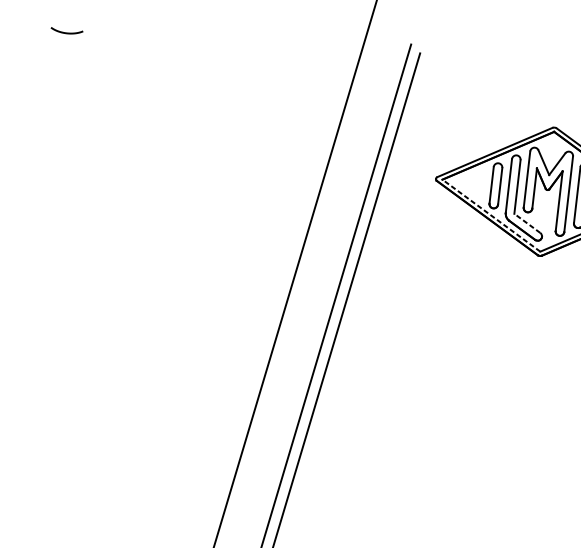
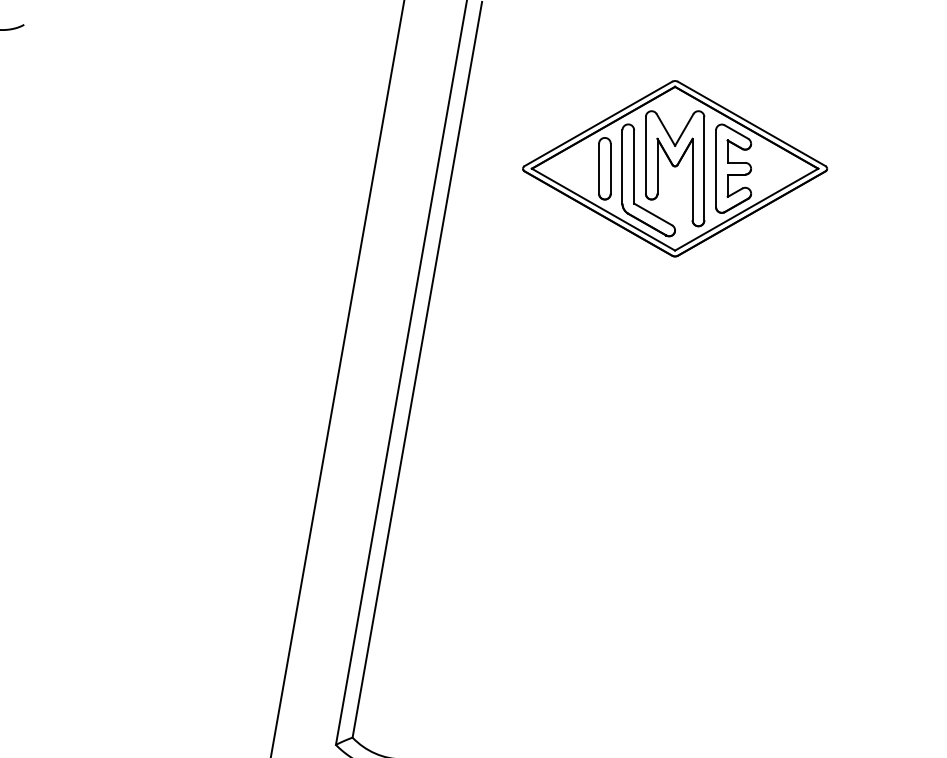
line: (491, 215) -> (603, 209), dashed -> solid
line: (527, 223) -> (653, 214), dashed -> solid

